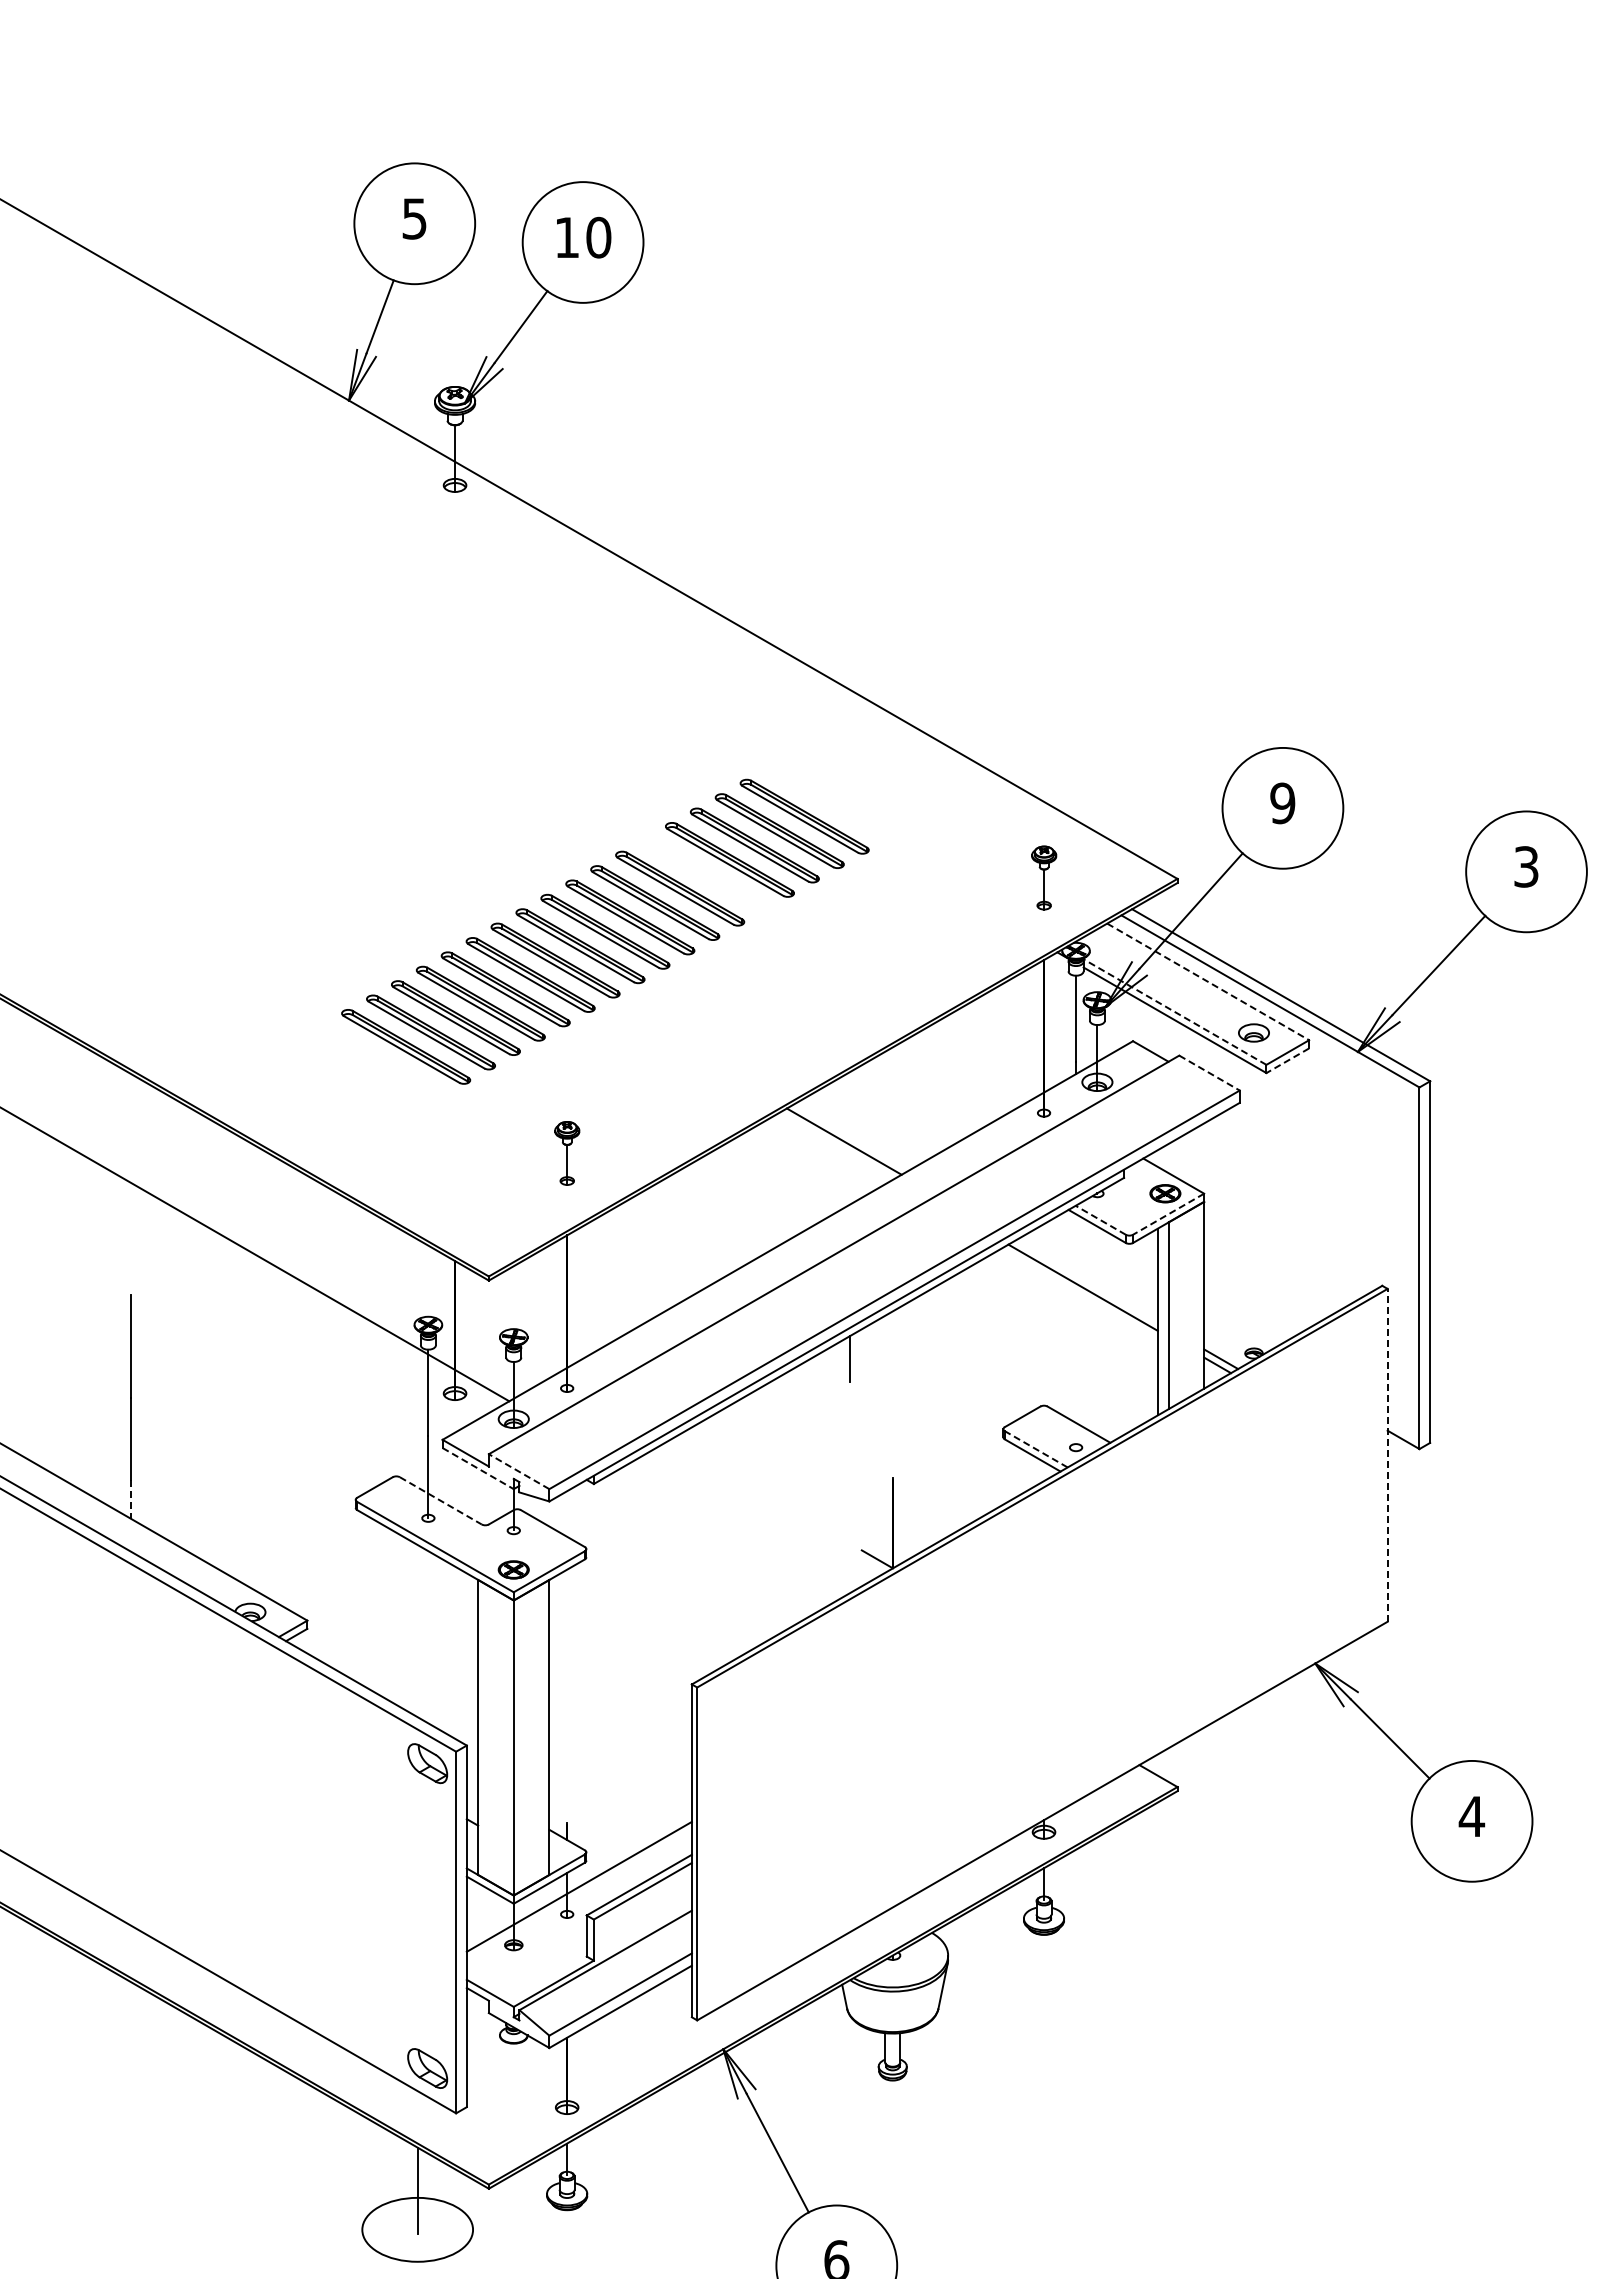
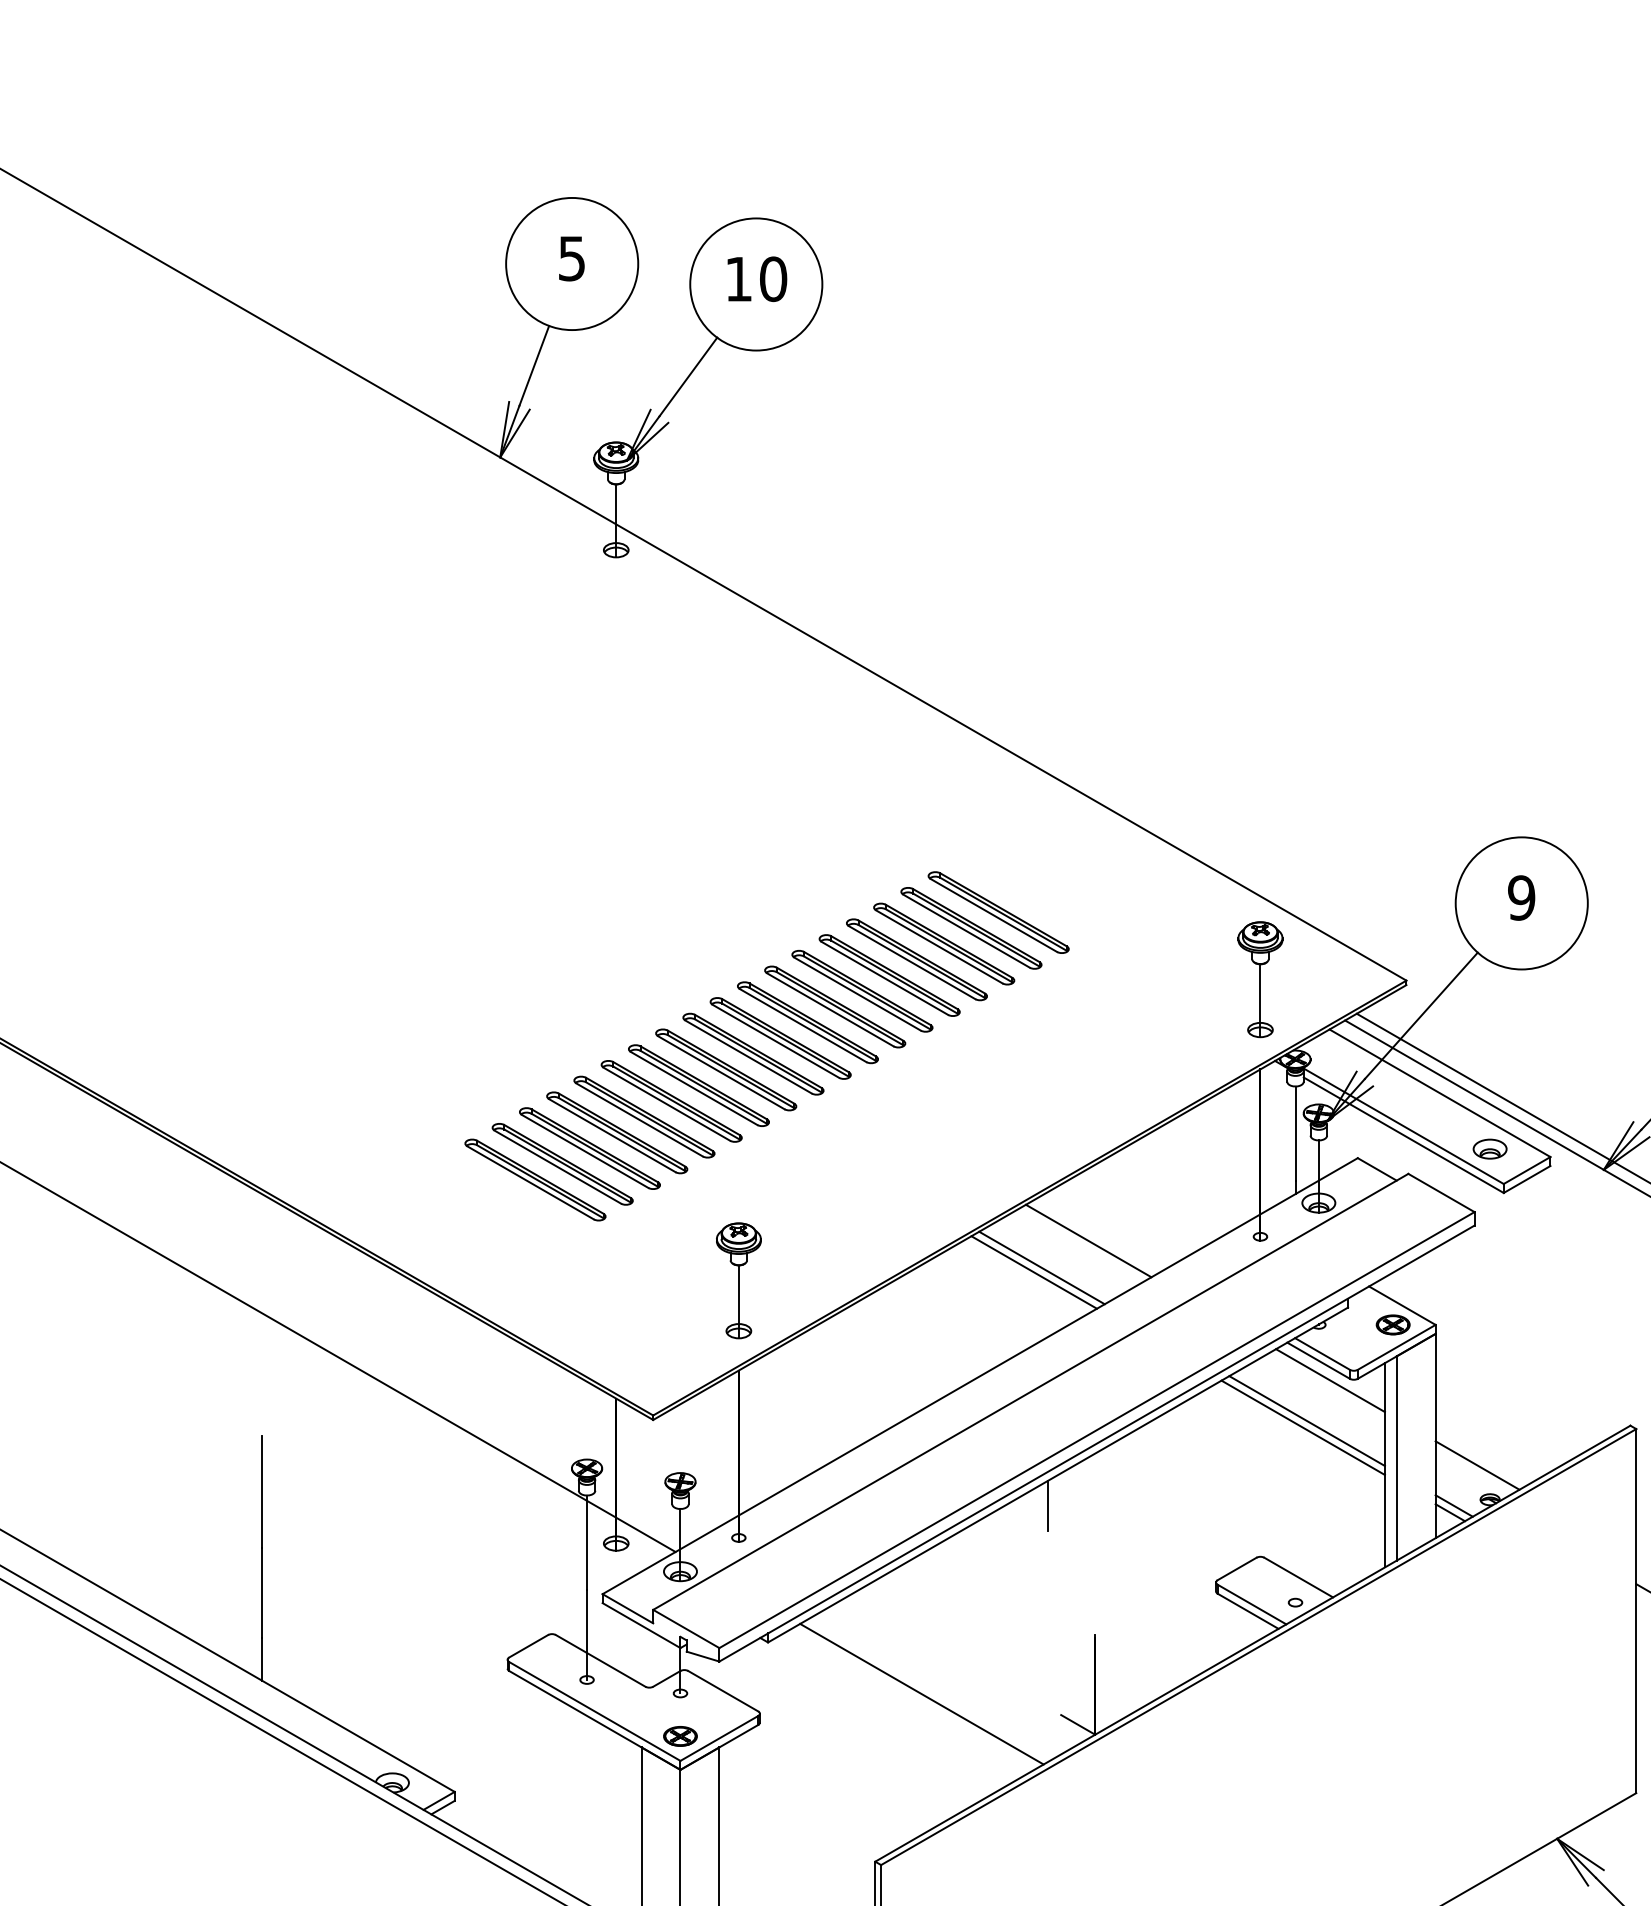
part: (704, 874) -> (889, 975), added
part: (1044, 877) -> (1260, 979), size x1.67
line: (1208, 981) -> (1440, 1092), dashed -> solid
line: (1174, 1011) -> (1403, 1125), dashed -> solid
line: (1287, 1060) -> (1526, 1179), dashed -> solid
part: (381, 1061) -> (535, 1180), added
line: (1209, 1073) -> (1441, 1193), dashed -> solid
line: (886, 1116) -> (1088, 1240), added
line: (836, 1145) -> (1033, 1272), added
part: (567, 1153) -> (739, 1280), size x1.67
line: (1168, 1214) -> (1396, 1347), dashed -> solid
line: (1100, 1220) -> (1322, 1354), dashed -> solid
line: (1107, 1244) -> (1329, 1380), added
line: (1086, 1281) -> (1306, 1420), added
line: (1242, 1322) -> (1477, 1465), added
line: (1035, 1449) -> (1251, 1604), dashed -> solid
line: (1387, 1454) -> (1636, 1610), dashed -> solid
line: (478, 1468) -> (641, 1625), dashed -> solid
line: (519, 1471) -> (686, 1628), dashed -> solid
line: (131, 1499) -> (262, 1659), dashed -> solid
line: (441, 1501) -> (601, 1661), dashed -> solid
line: (734, 1531) -> (921, 1694), added

